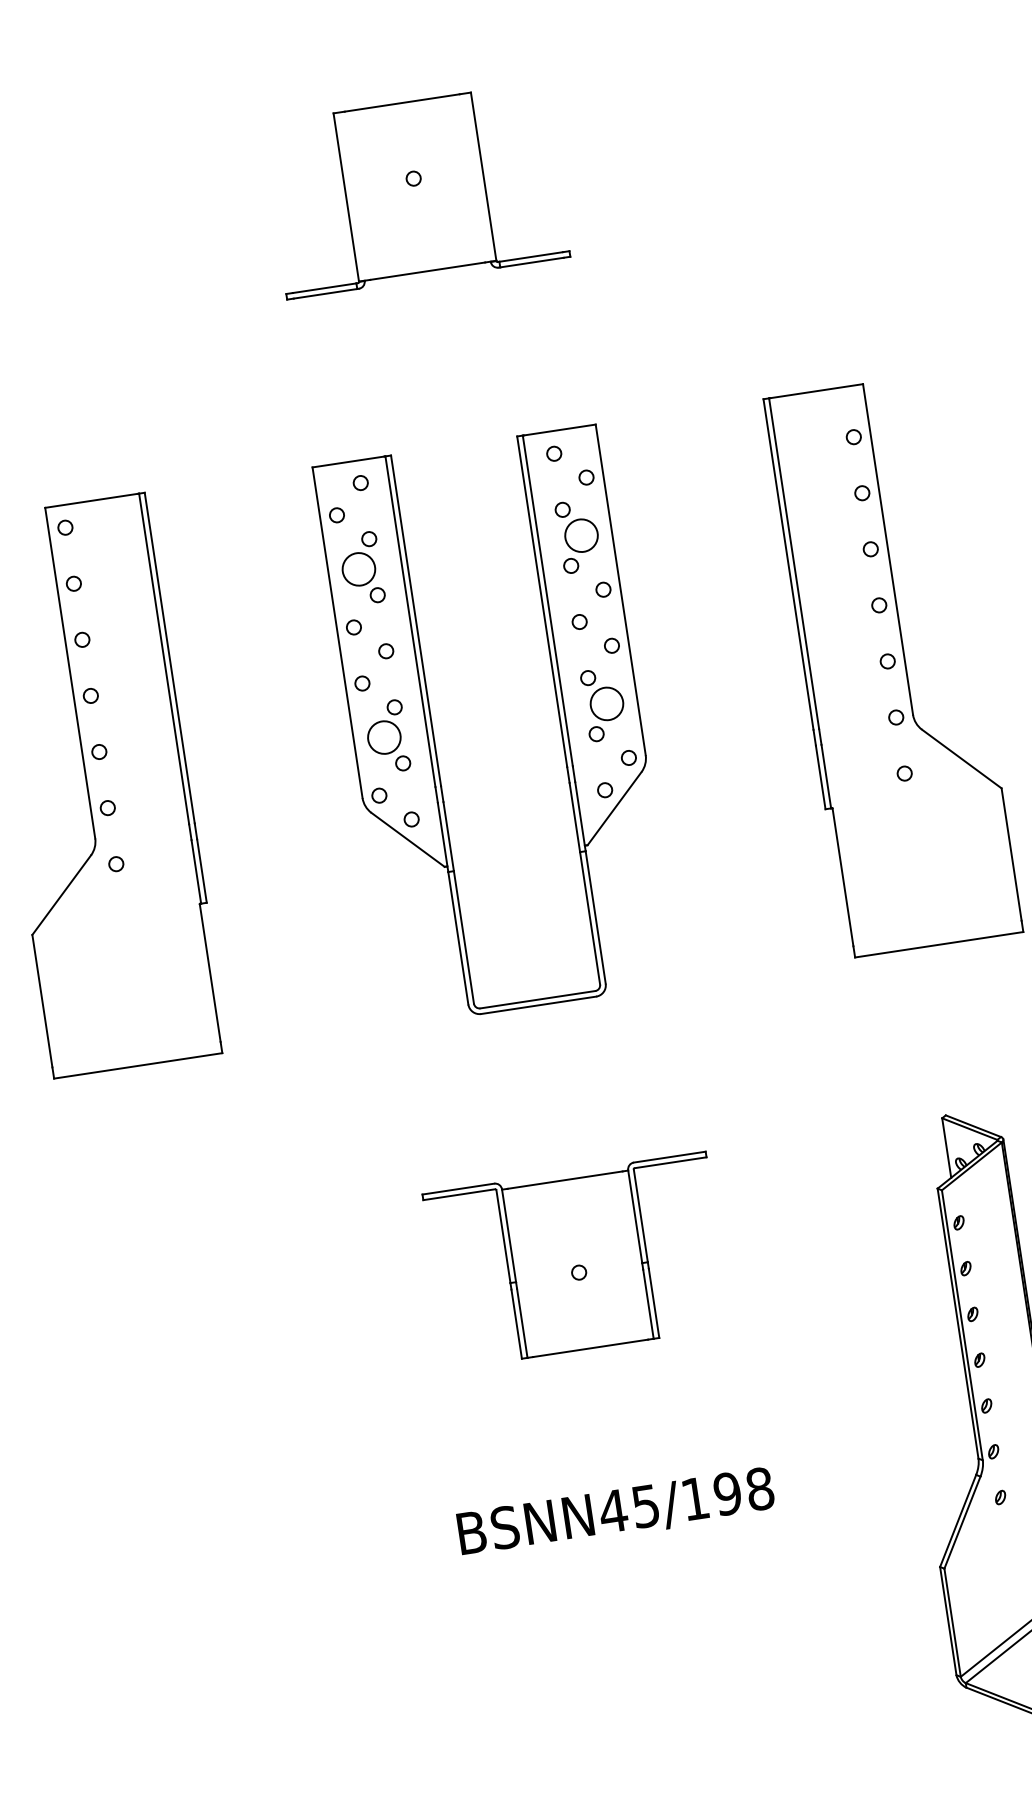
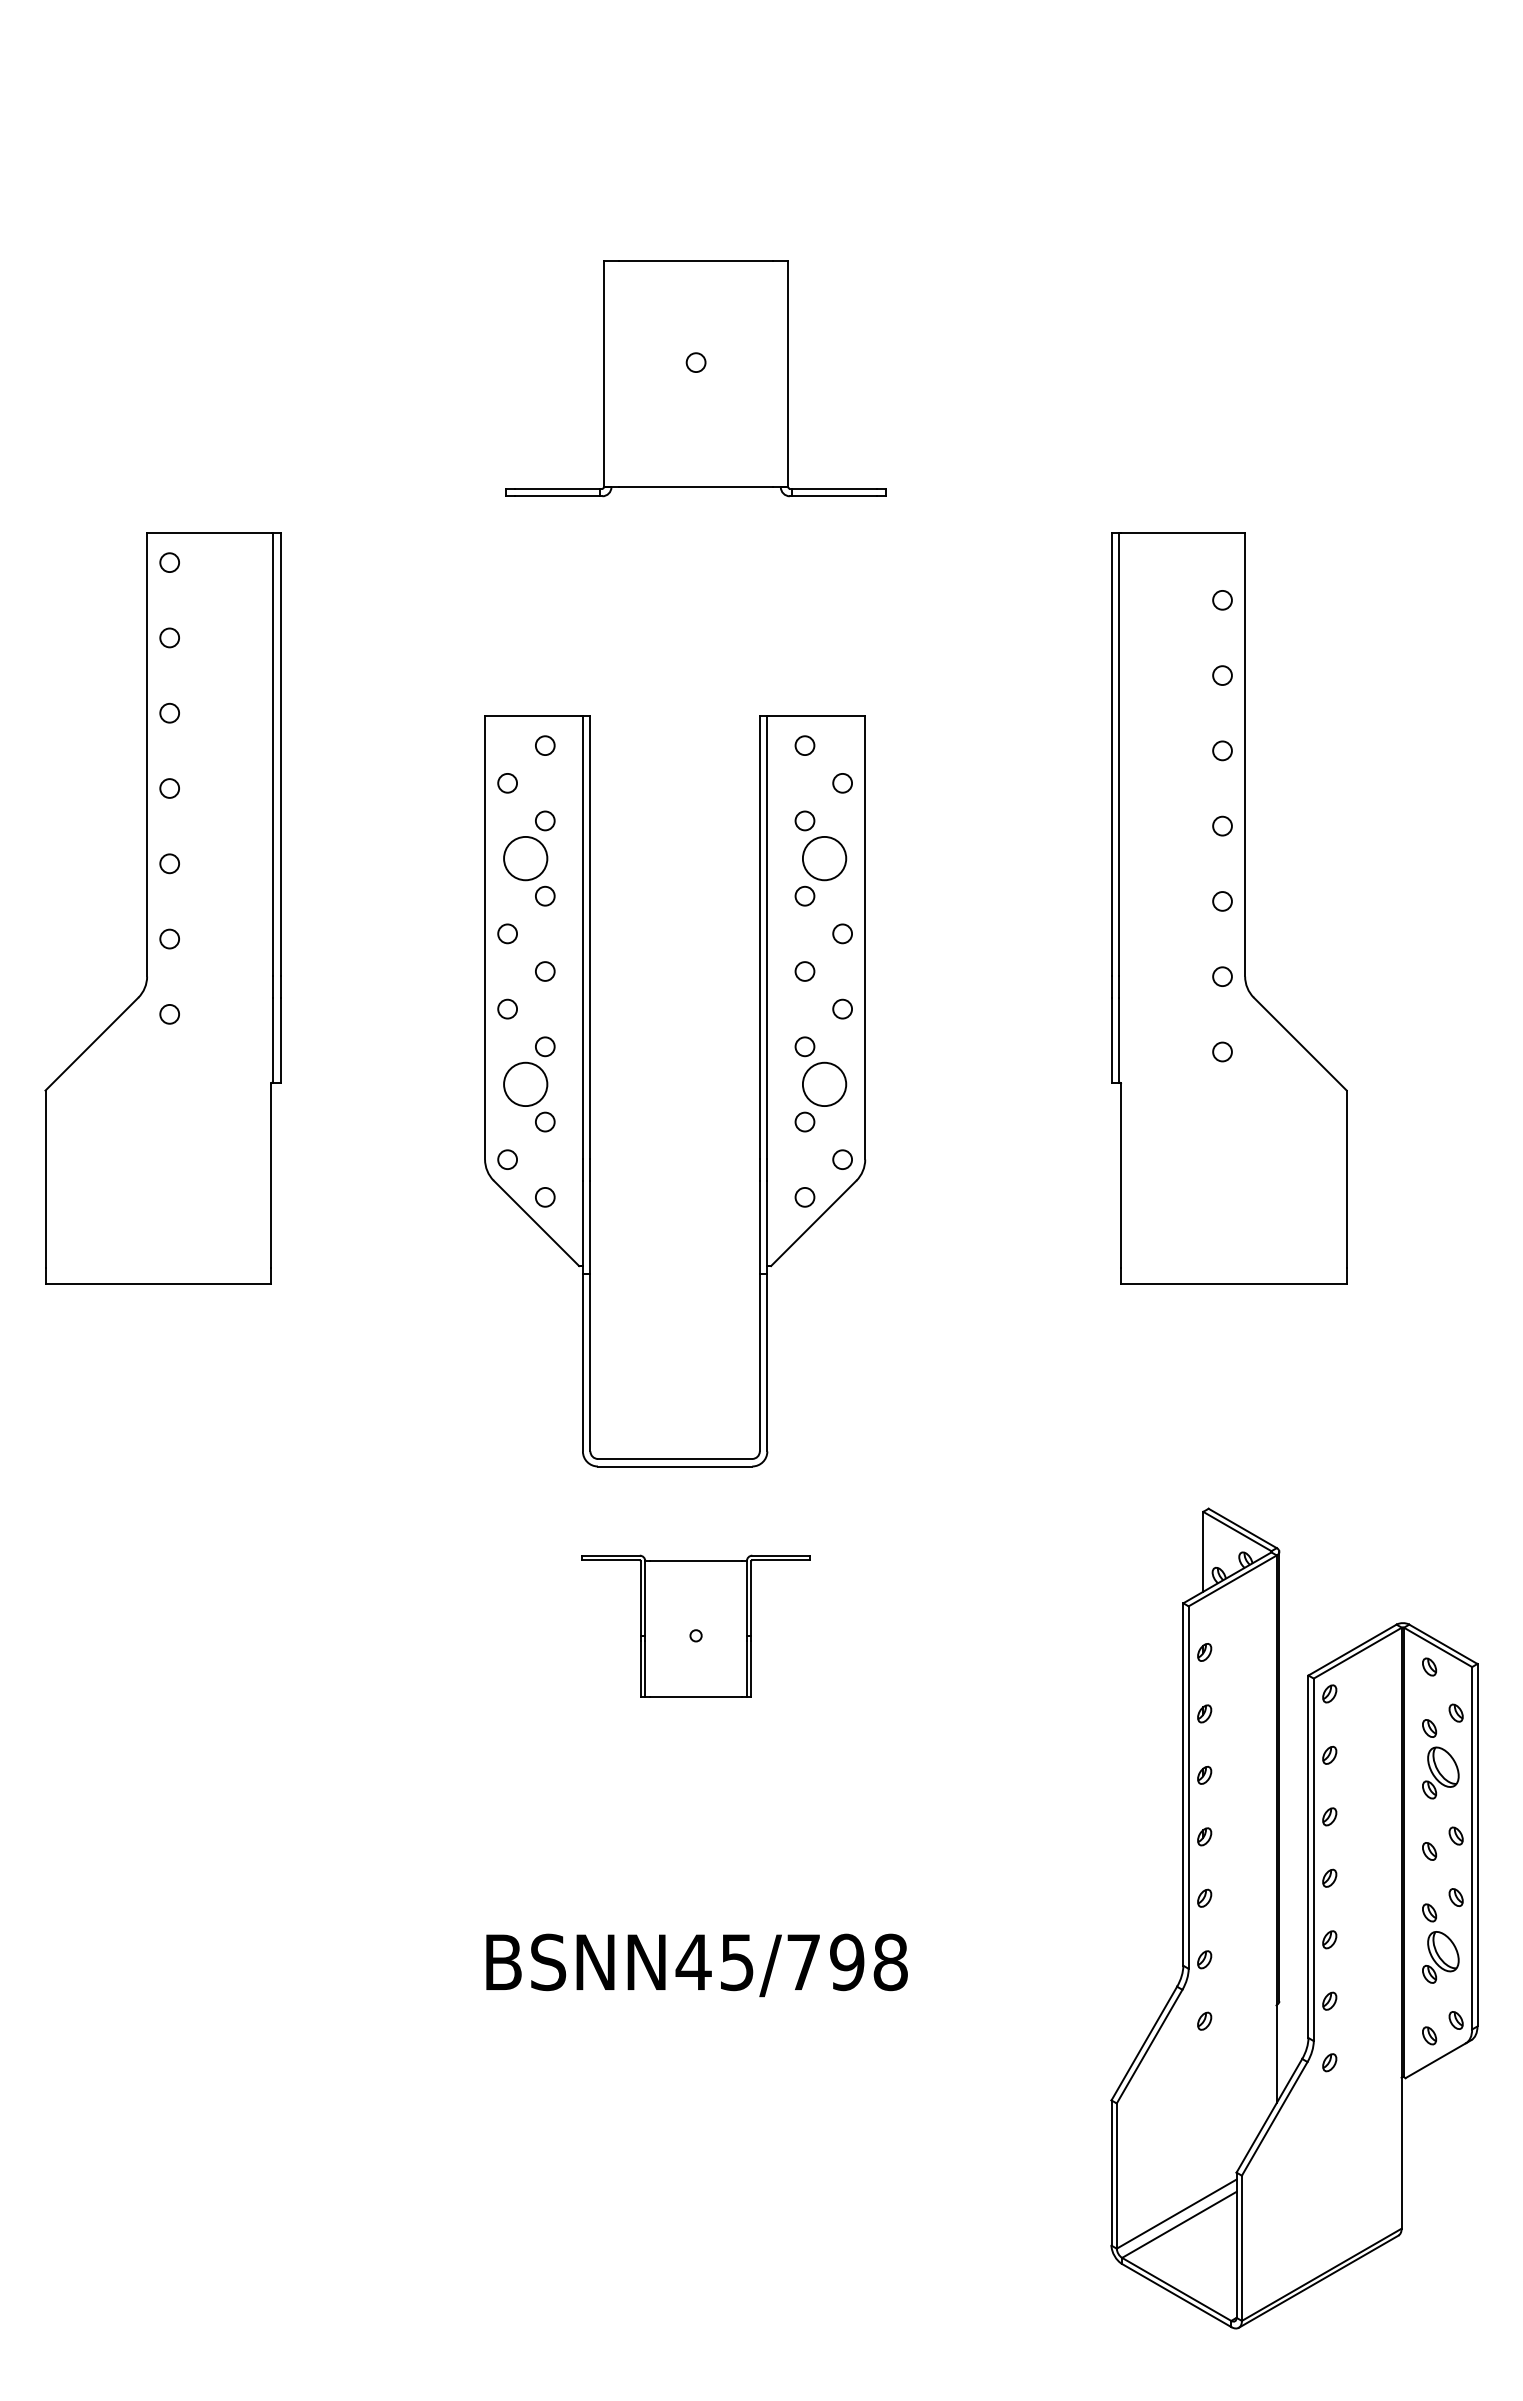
part: (415, 190) -> (695, 378), moved
part: (559, 716) -> (759, 1091), moved
part: (576, 1260) -> (695, 1625), size x0.6
text: (695, 1498) -> (803, 1961), BSNN45/198 -> BSNN45/798

